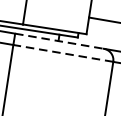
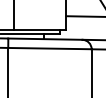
line: (59, 41) -> (45, 39), dashed -> solid
line: (62, 53) -> (49, 48), dashed -> solid

